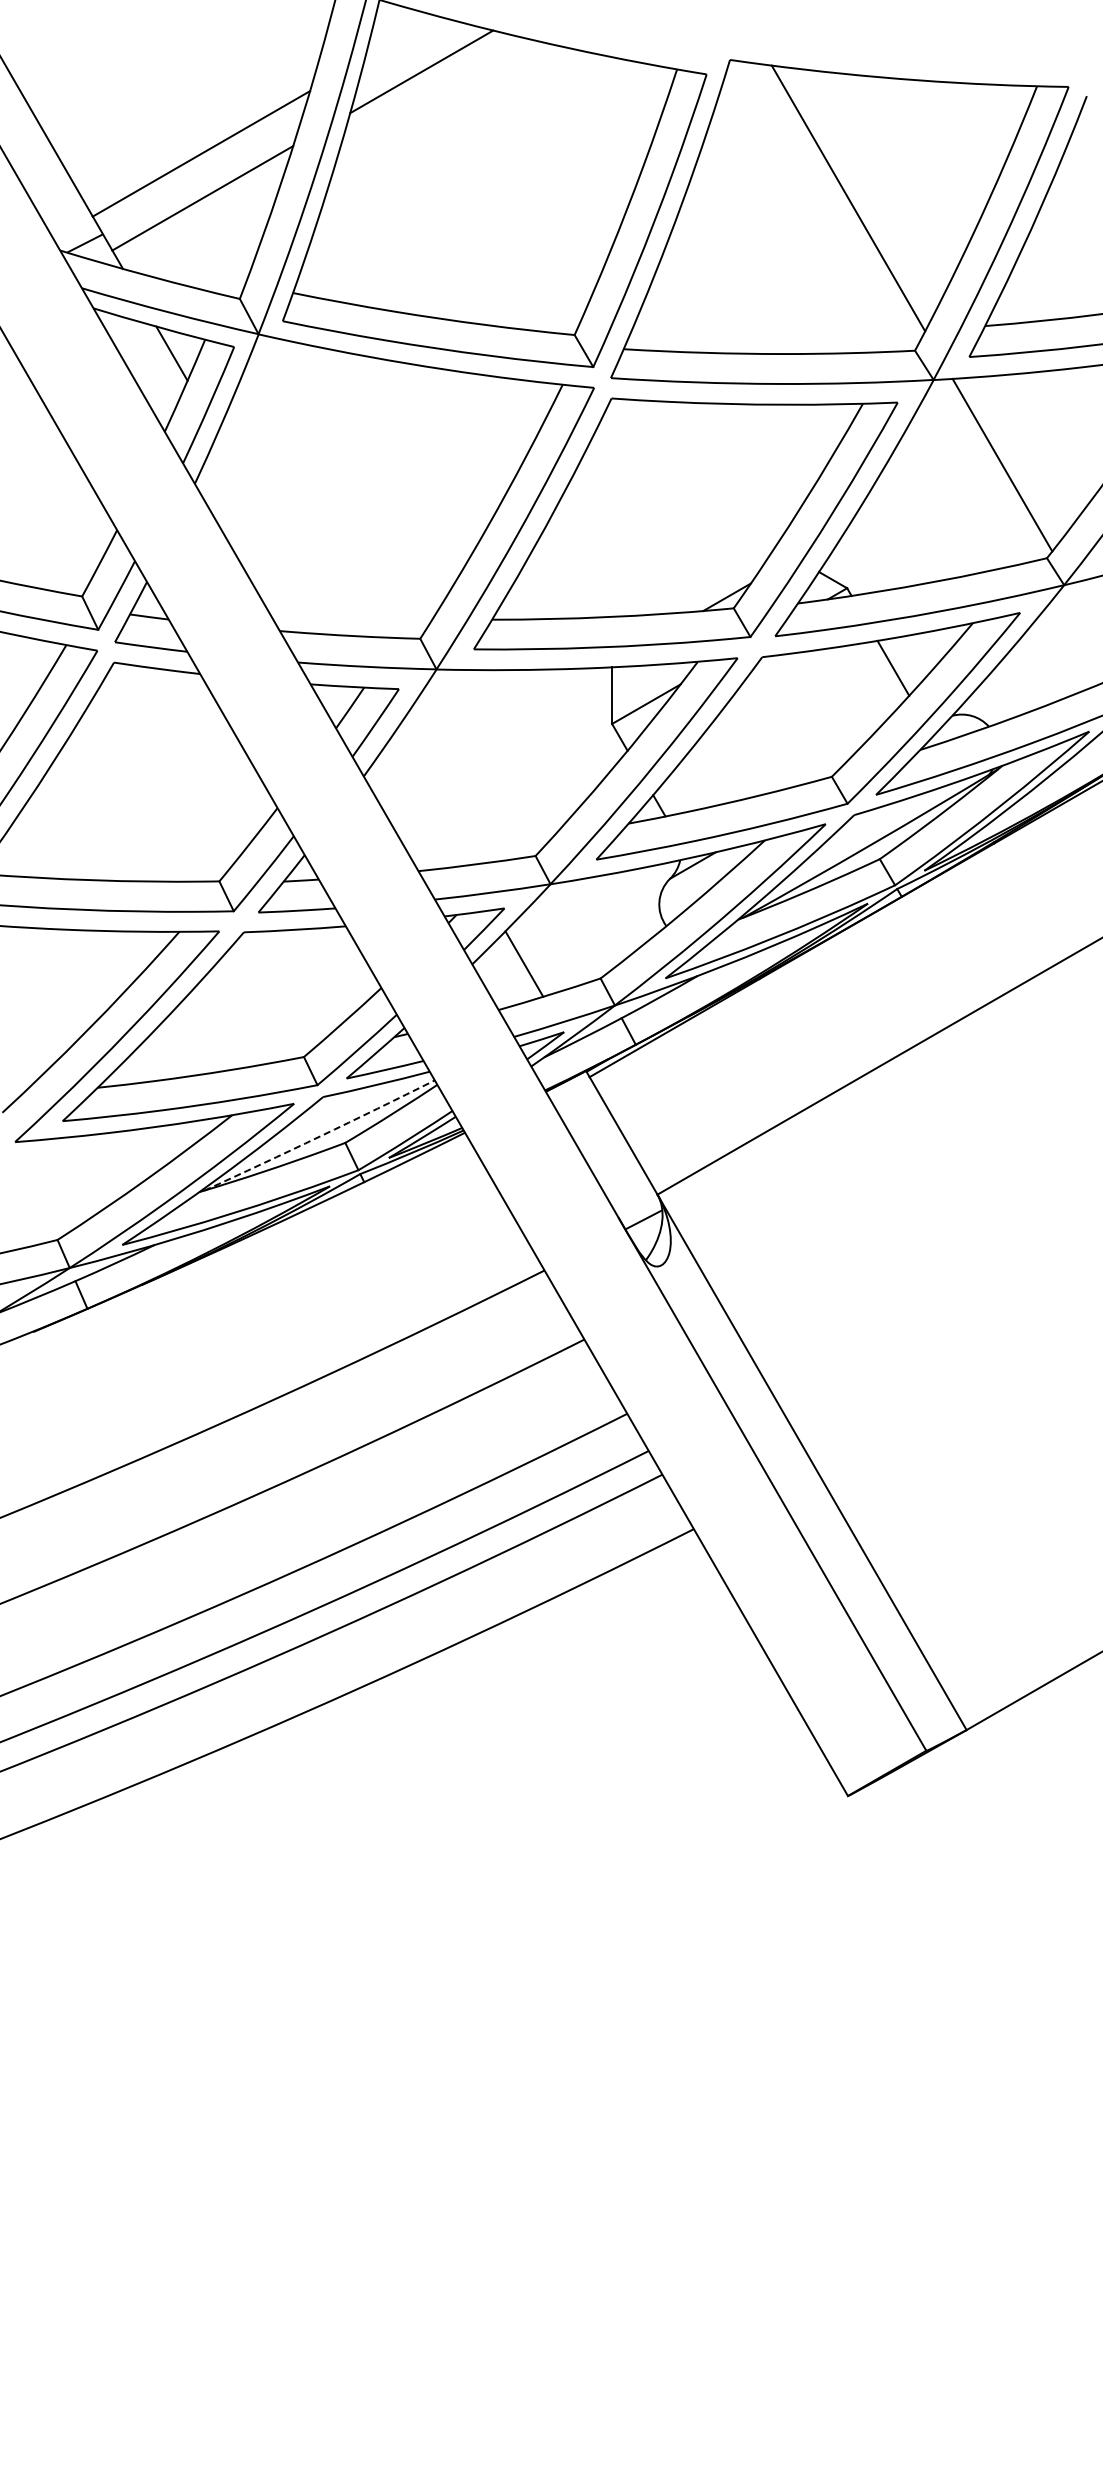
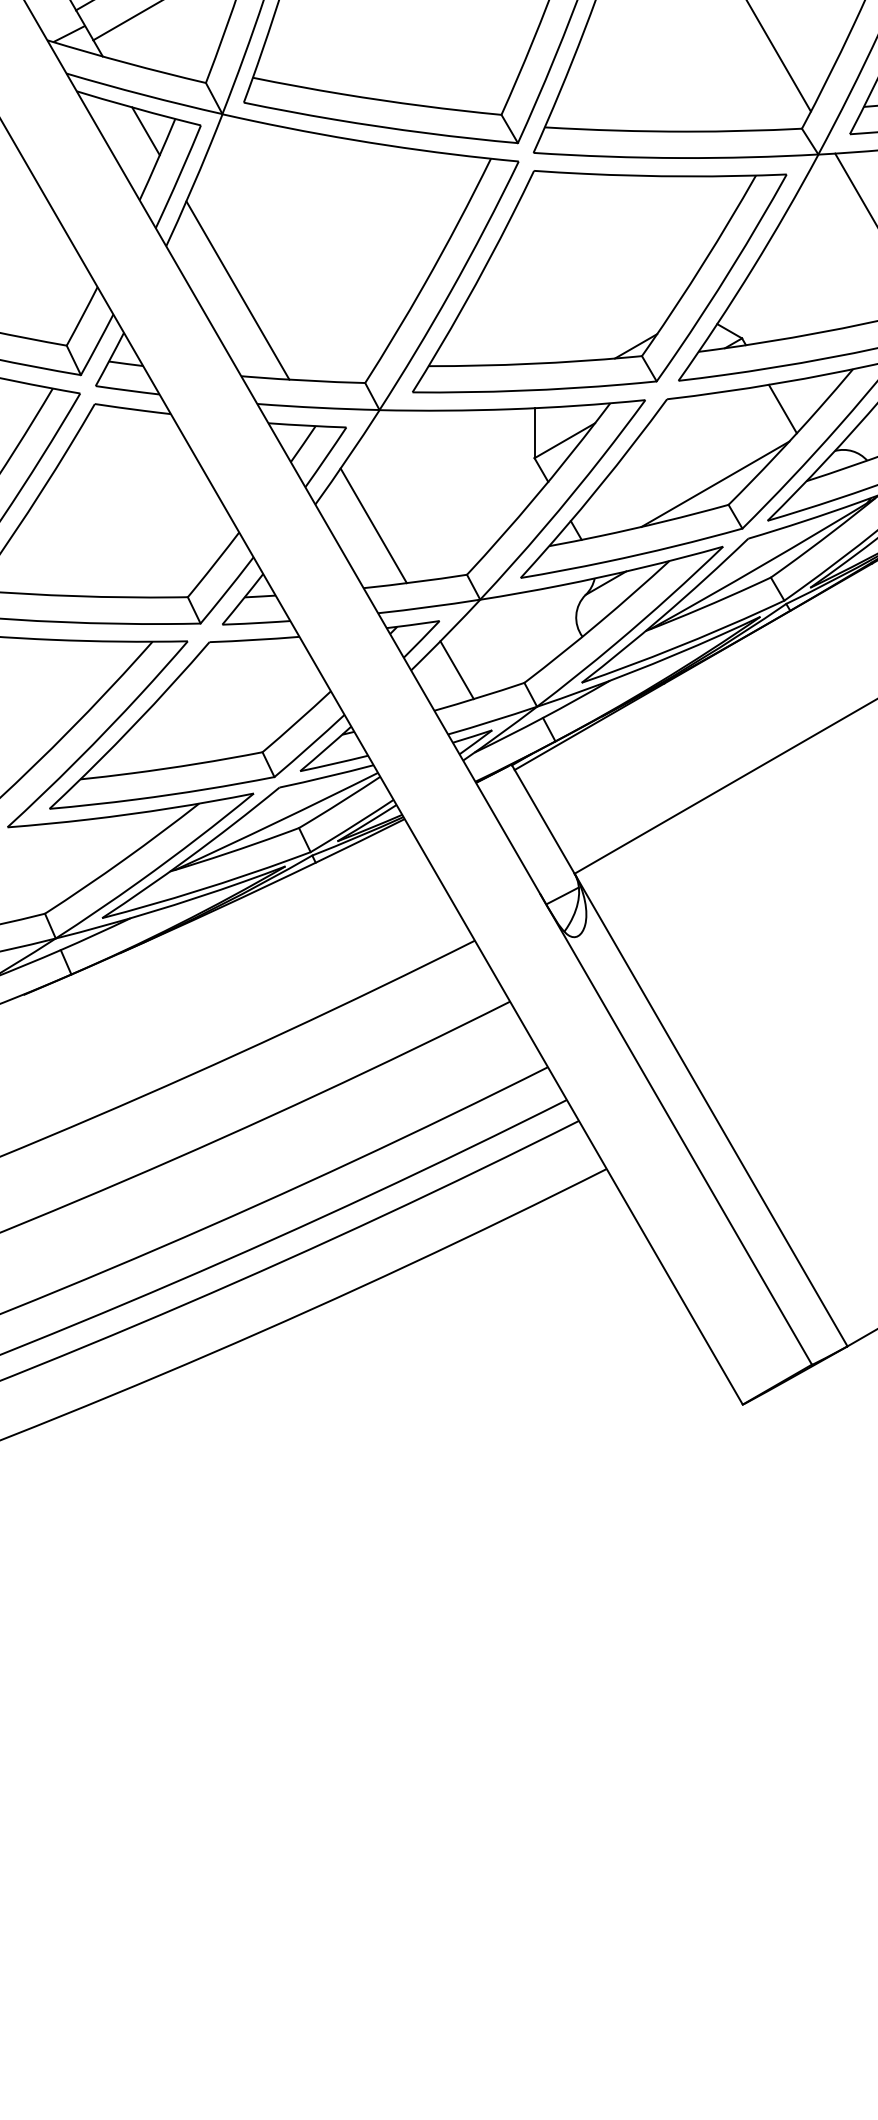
line: (275, 533) -> (237, 290), added
line: (816, 753) -> (714, 484), added
line: (429, 800) -> (373, 525), added
arc: (320, 1136) -> (277, 822), dashed -> solid

